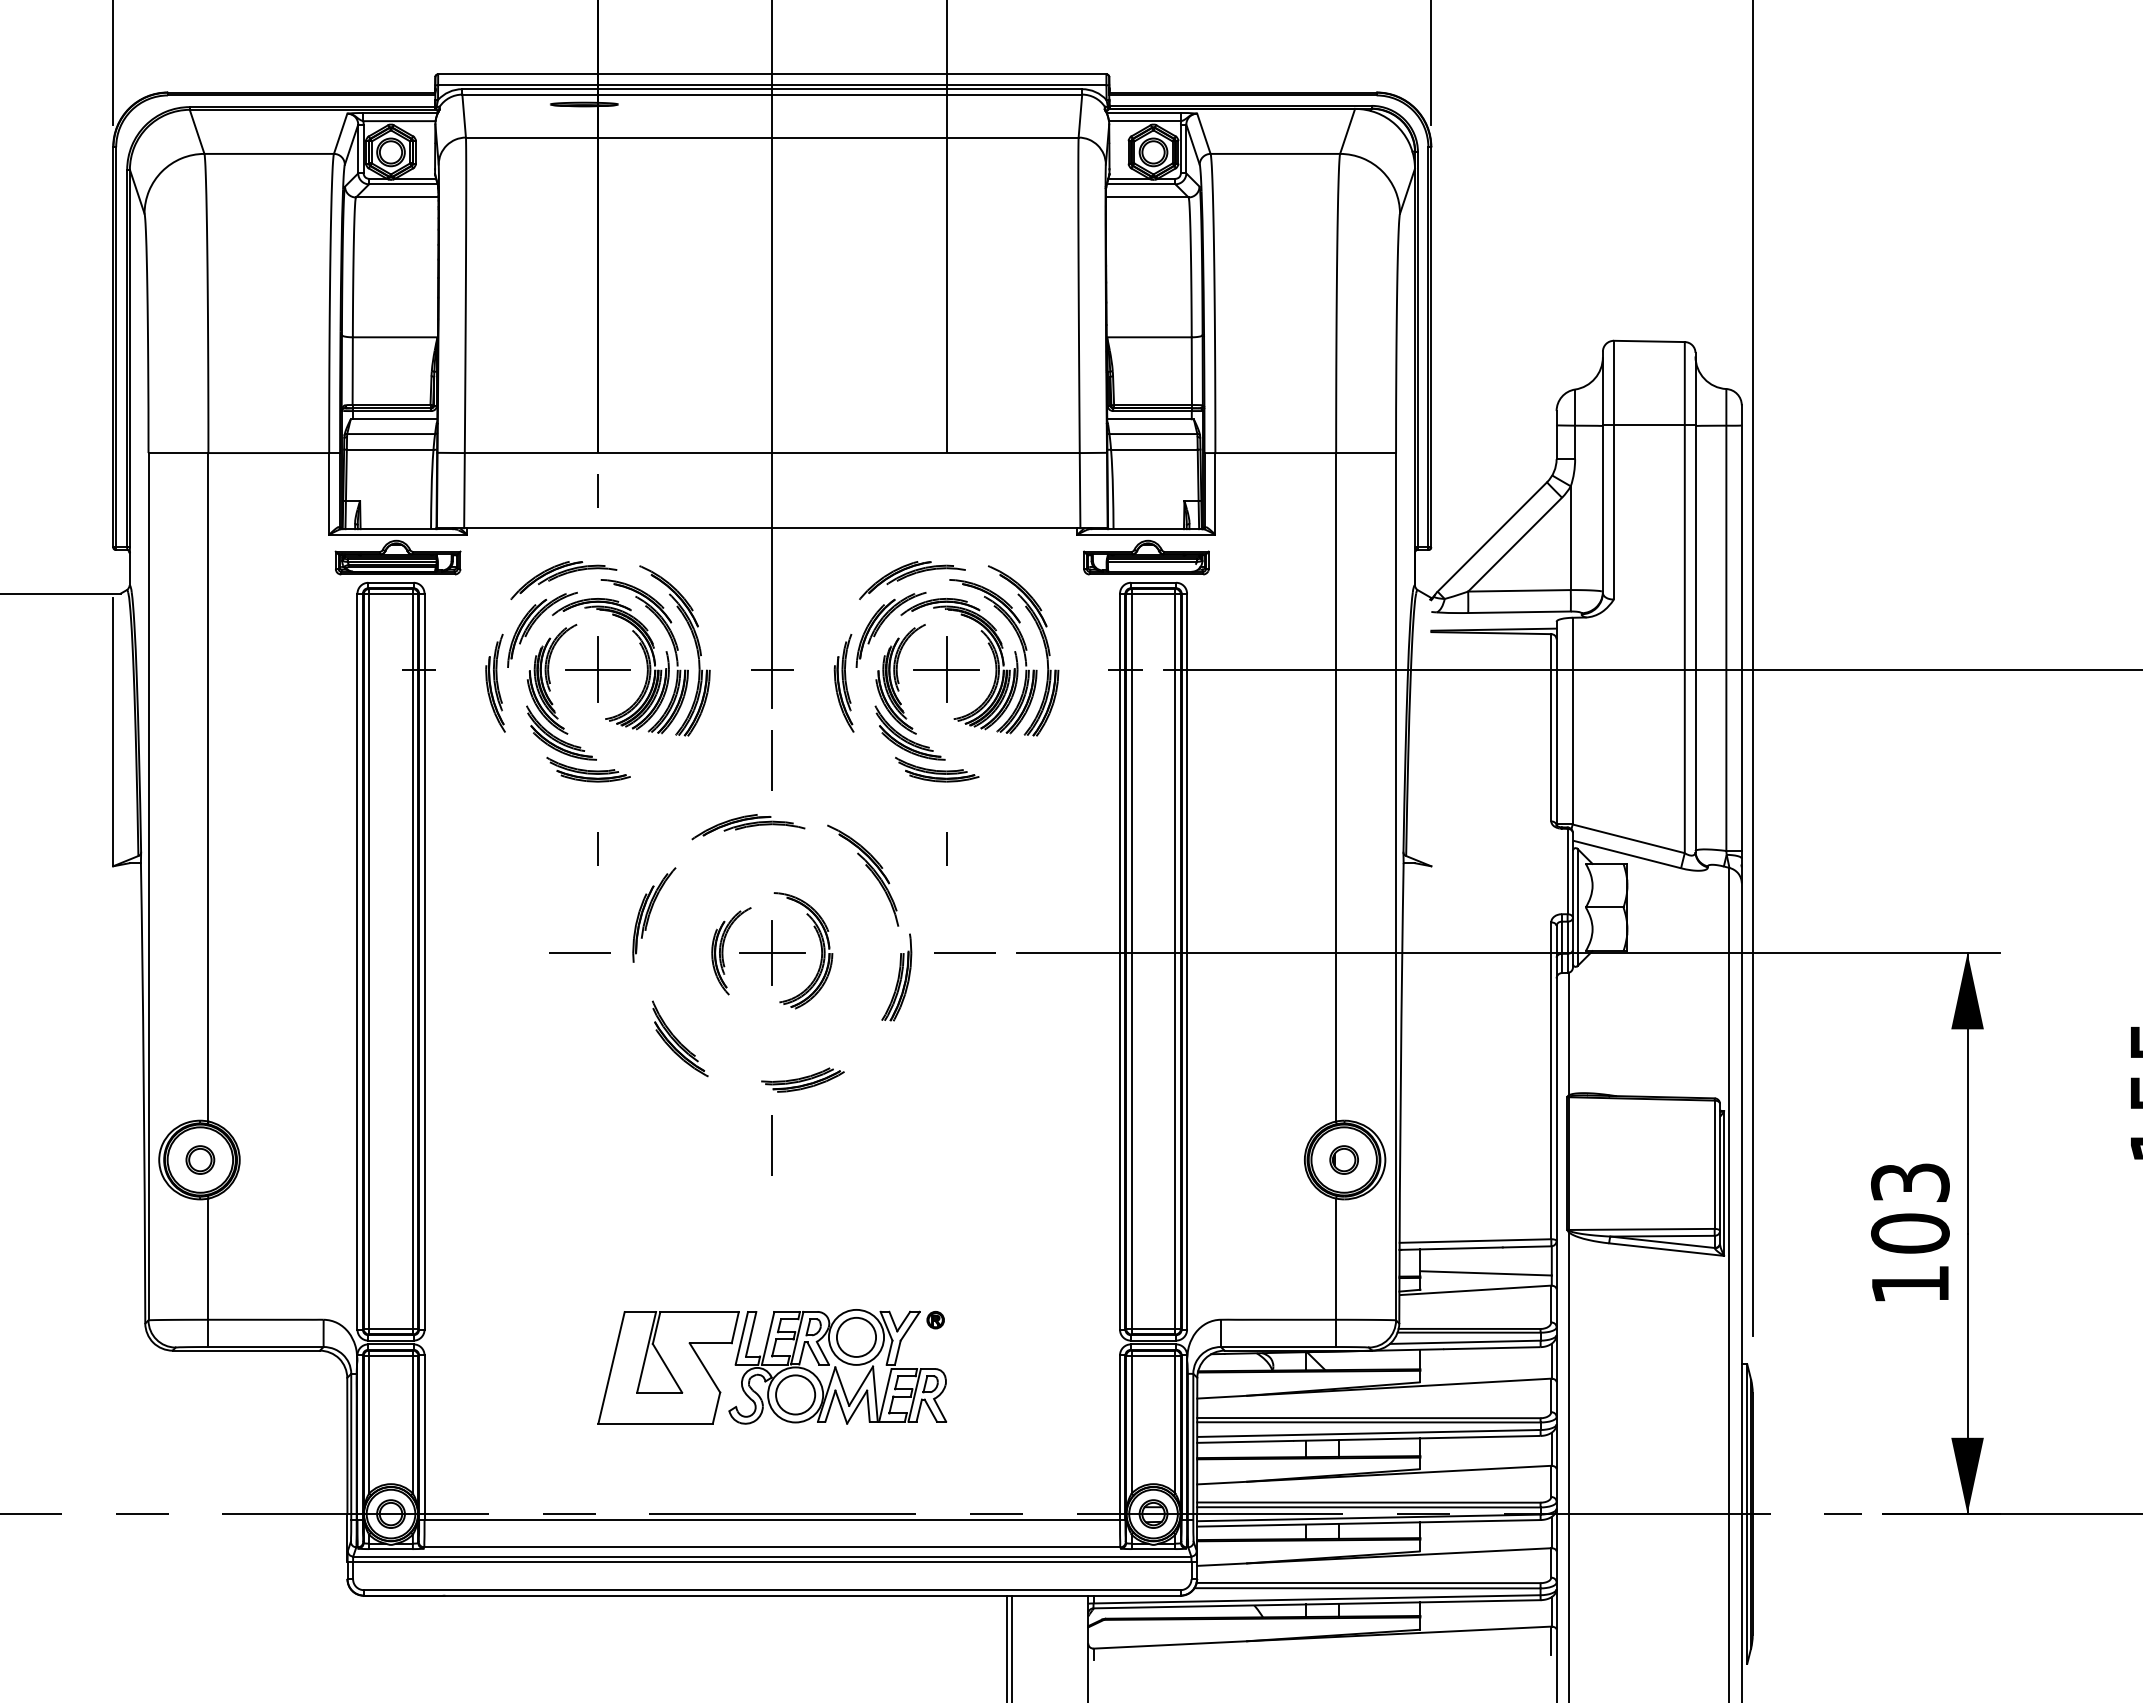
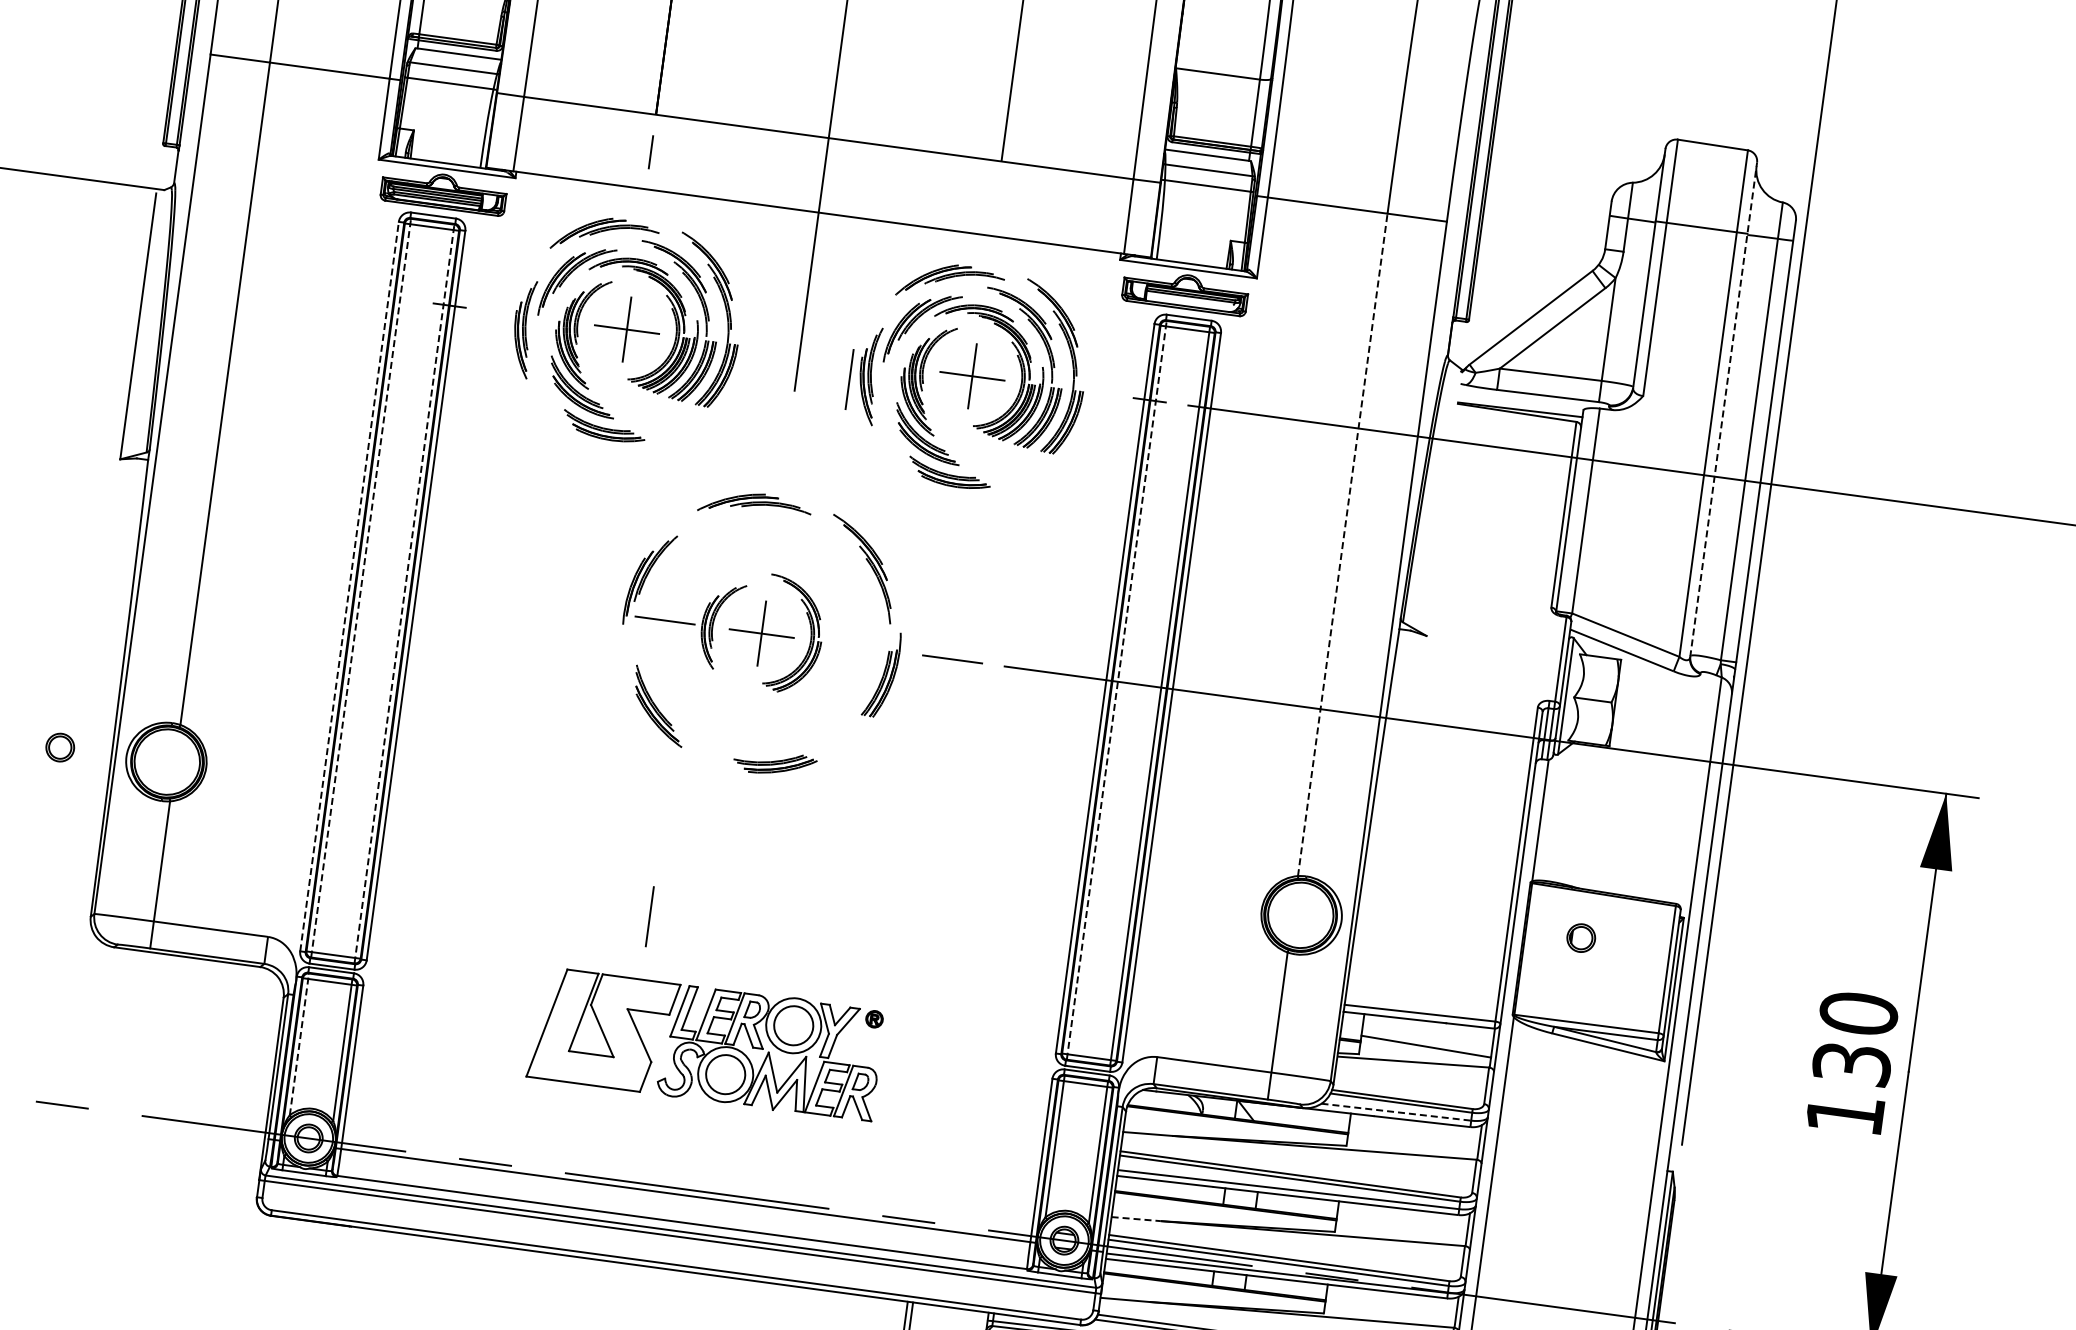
line: (1695, 602) -> (1723, 409), solid -> dashed
line: (772, 669) -> (799, 352), removed
line: (771, 760) -> (848, 379), moved
line: (1336, 786) -> (1343, 544), solid -> dashed
line: (598, 848) -> (603, 506), removed
line: (946, 848) -> (948, 553), removed
line: (579, 952) -> (664, 619), moved
line: (357, 961) -> (349, 586), solid -> dashed
line: (369, 961) -> (361, 588), solid -> dashed
line: (412, 961) -> (404, 593), solid -> dashed
line: (1131, 961) -> (1116, 690), solid -> dashed
line: (771, 1145) -> (649, 916), moved
part: (200, 1159) -> (60, 747), moved
part: (1343, 1159) -> (1580, 937), moved
text: (1910, 1207) -> (1855, 1038), 103 -> 130
line: (1465, 1342) -> (1396, 1112), solid -> dashed
line: (369, 1422) -> (299, 1044), solid -> dashed
line: (1221, 1483) -> (1135, 1219), solid -> dashed

